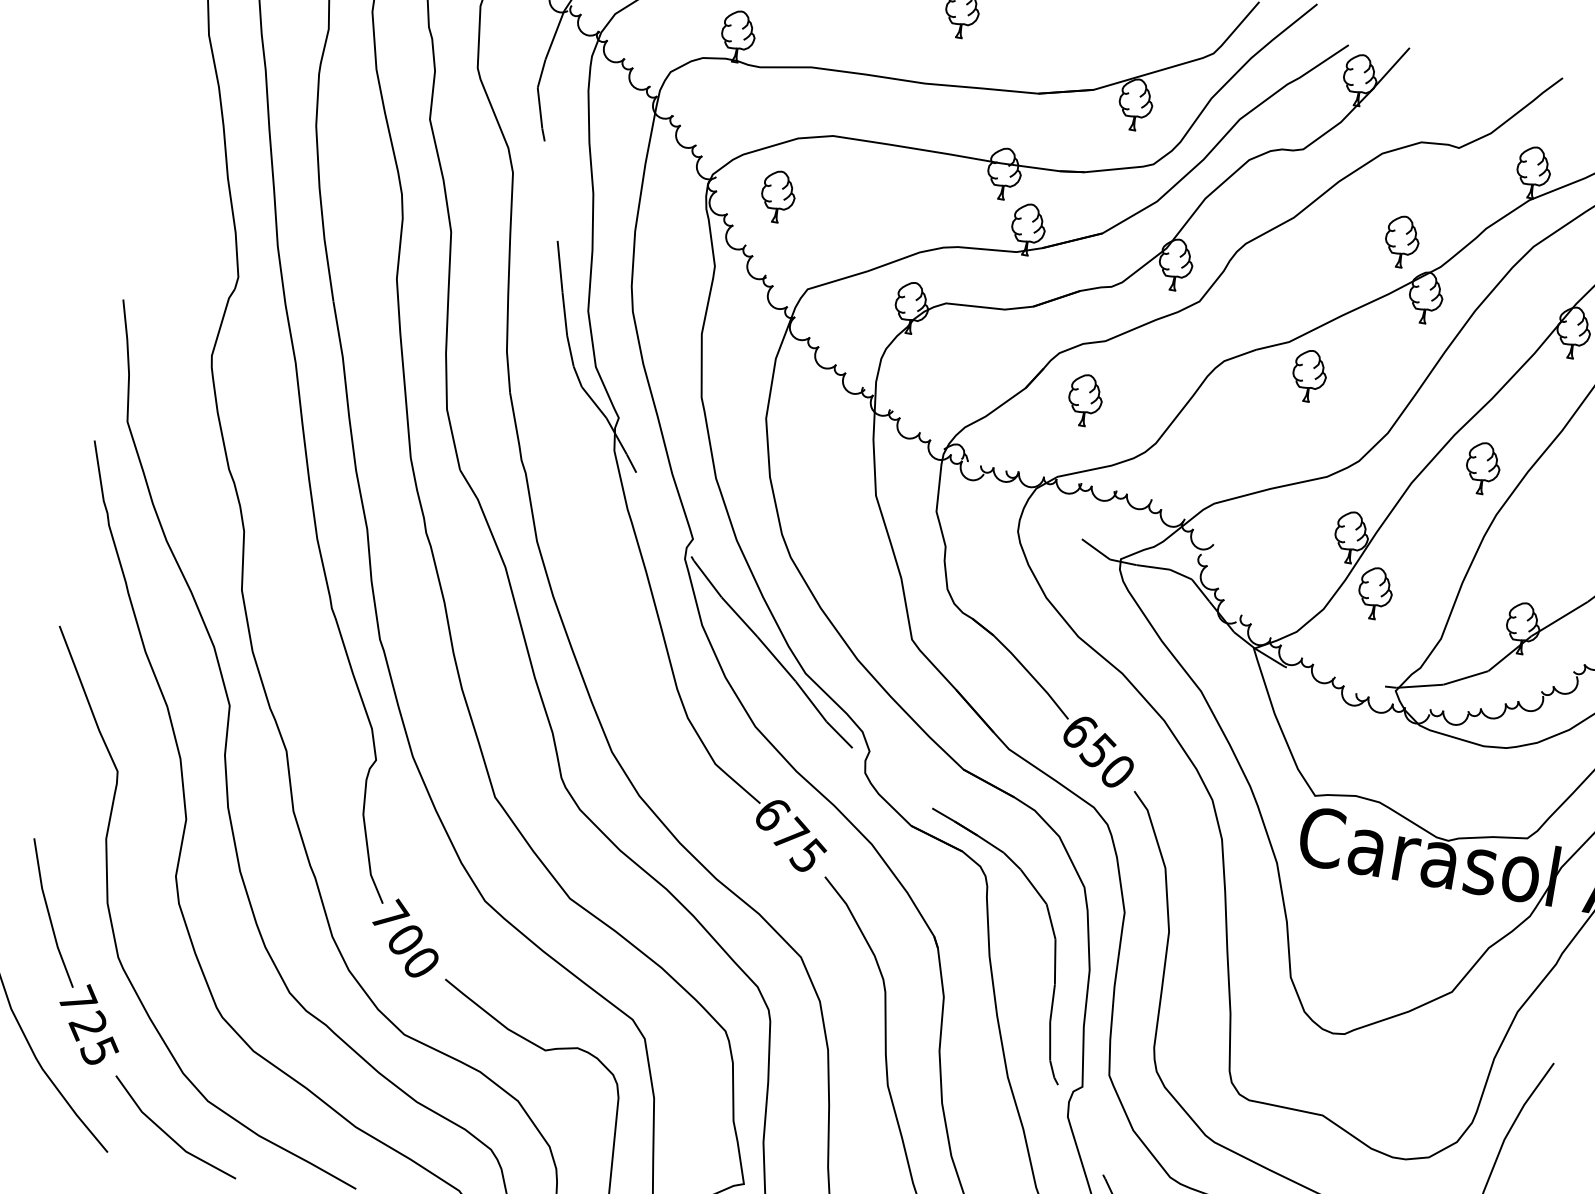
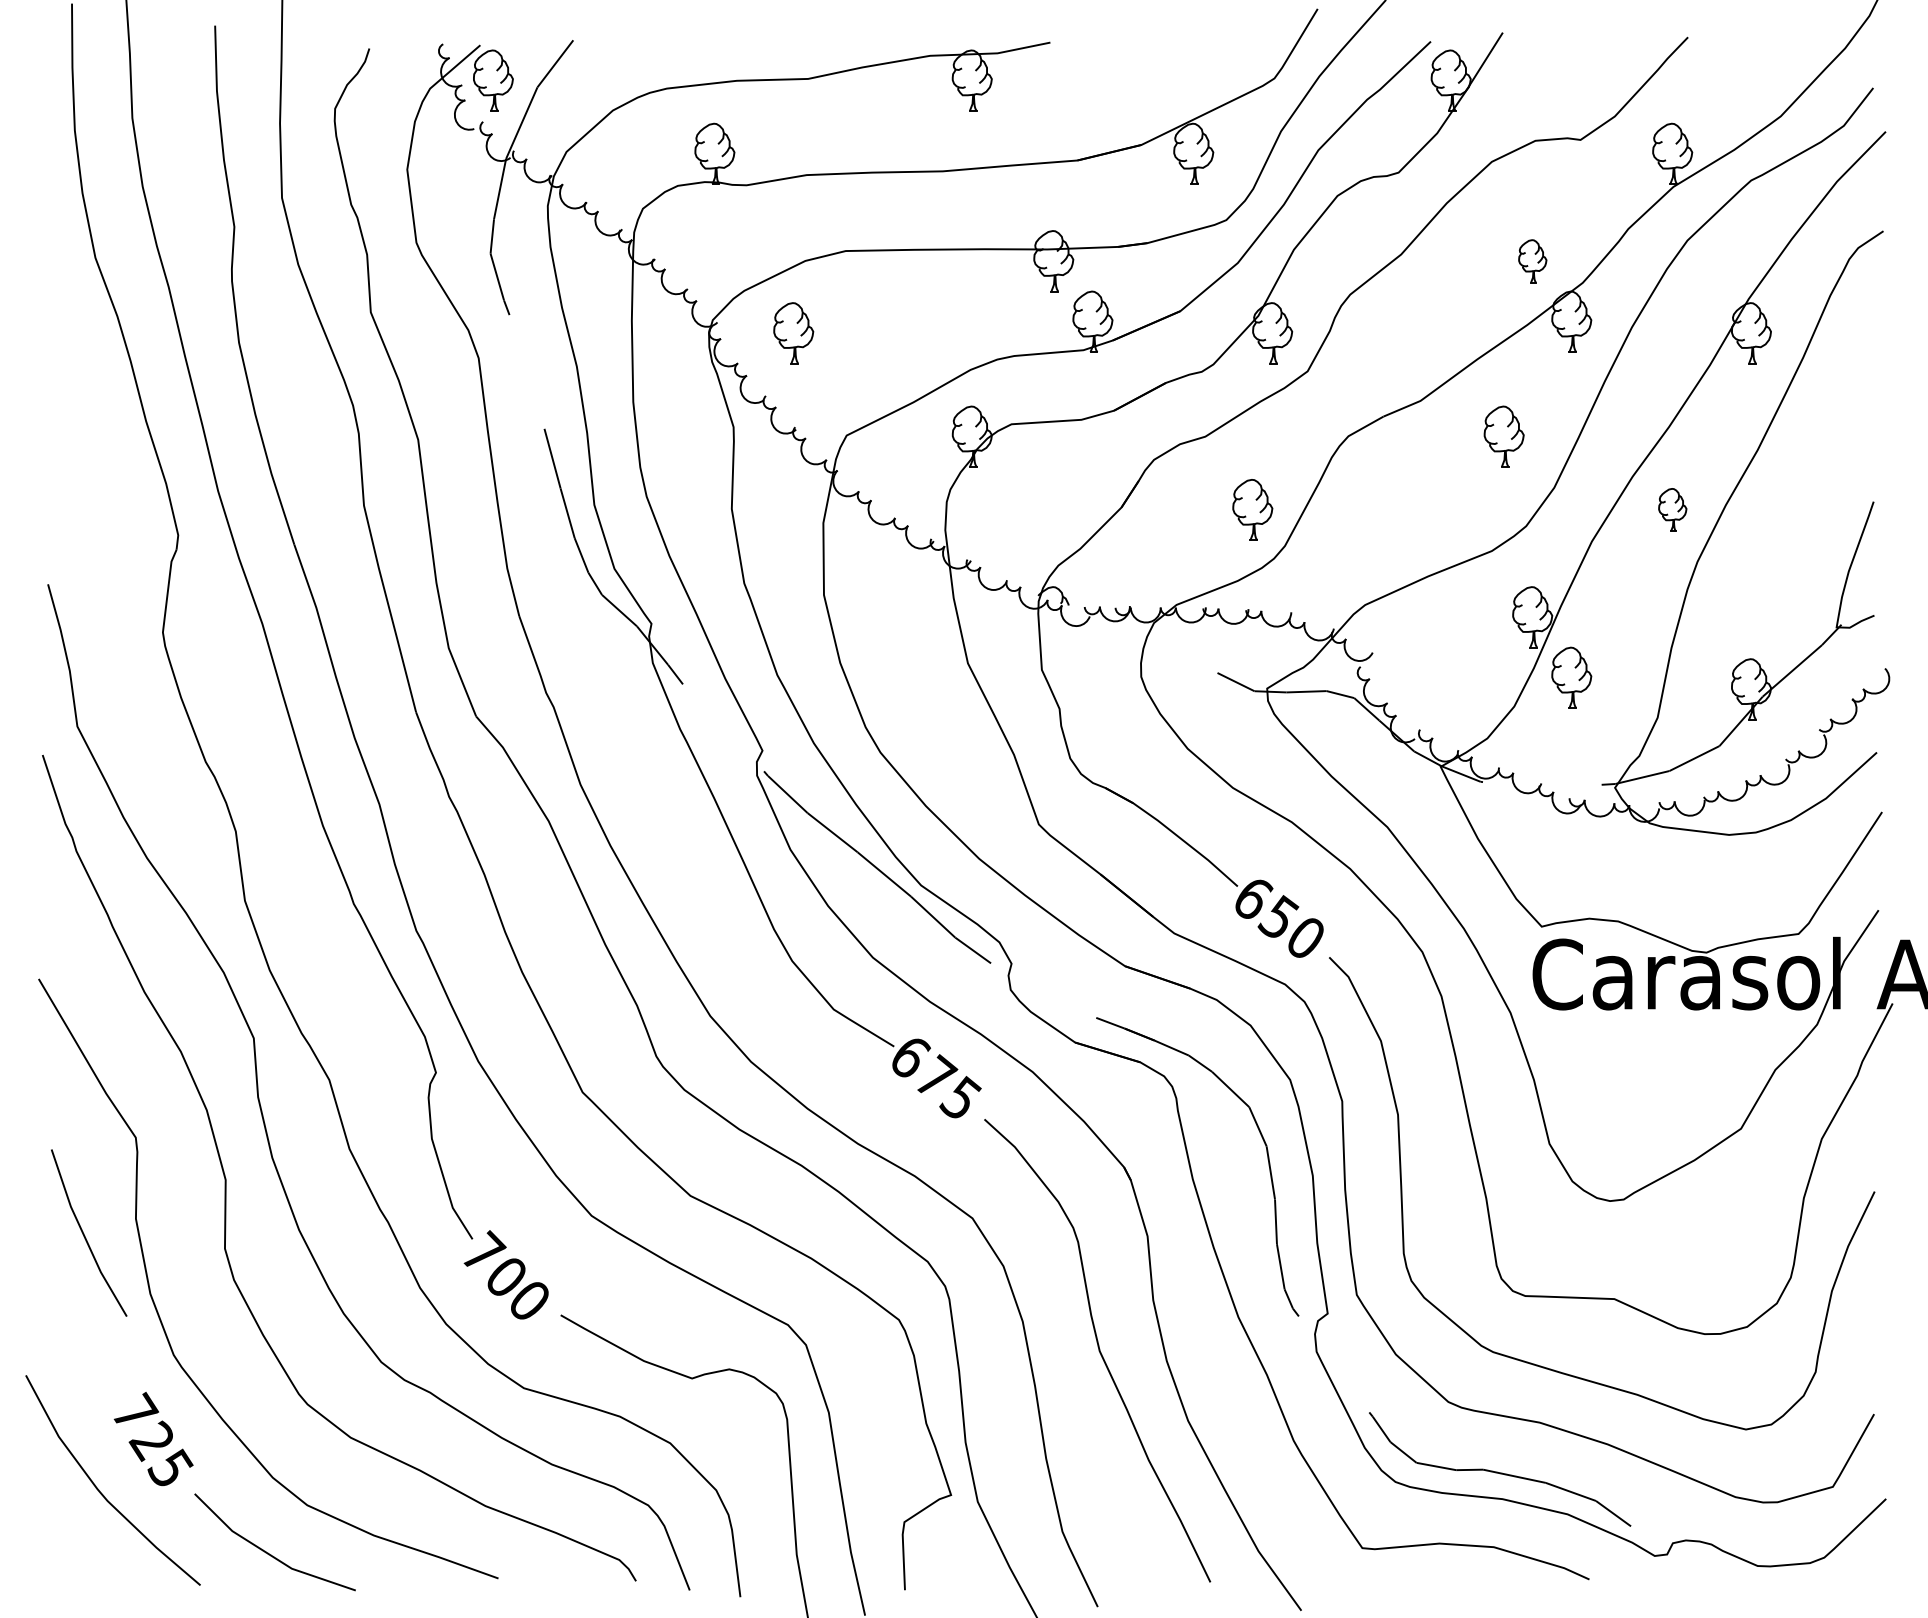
part: (1401, 242) -> (1532, 261), size x0.7
part: (1308, 375) -> (1503, 436), moved
part: (1085, 399) -> (1252, 509), moved
part: (1482, 467) -> (1672, 509), size x0.7
line: (50, 914) -> (85, 1235), moved

